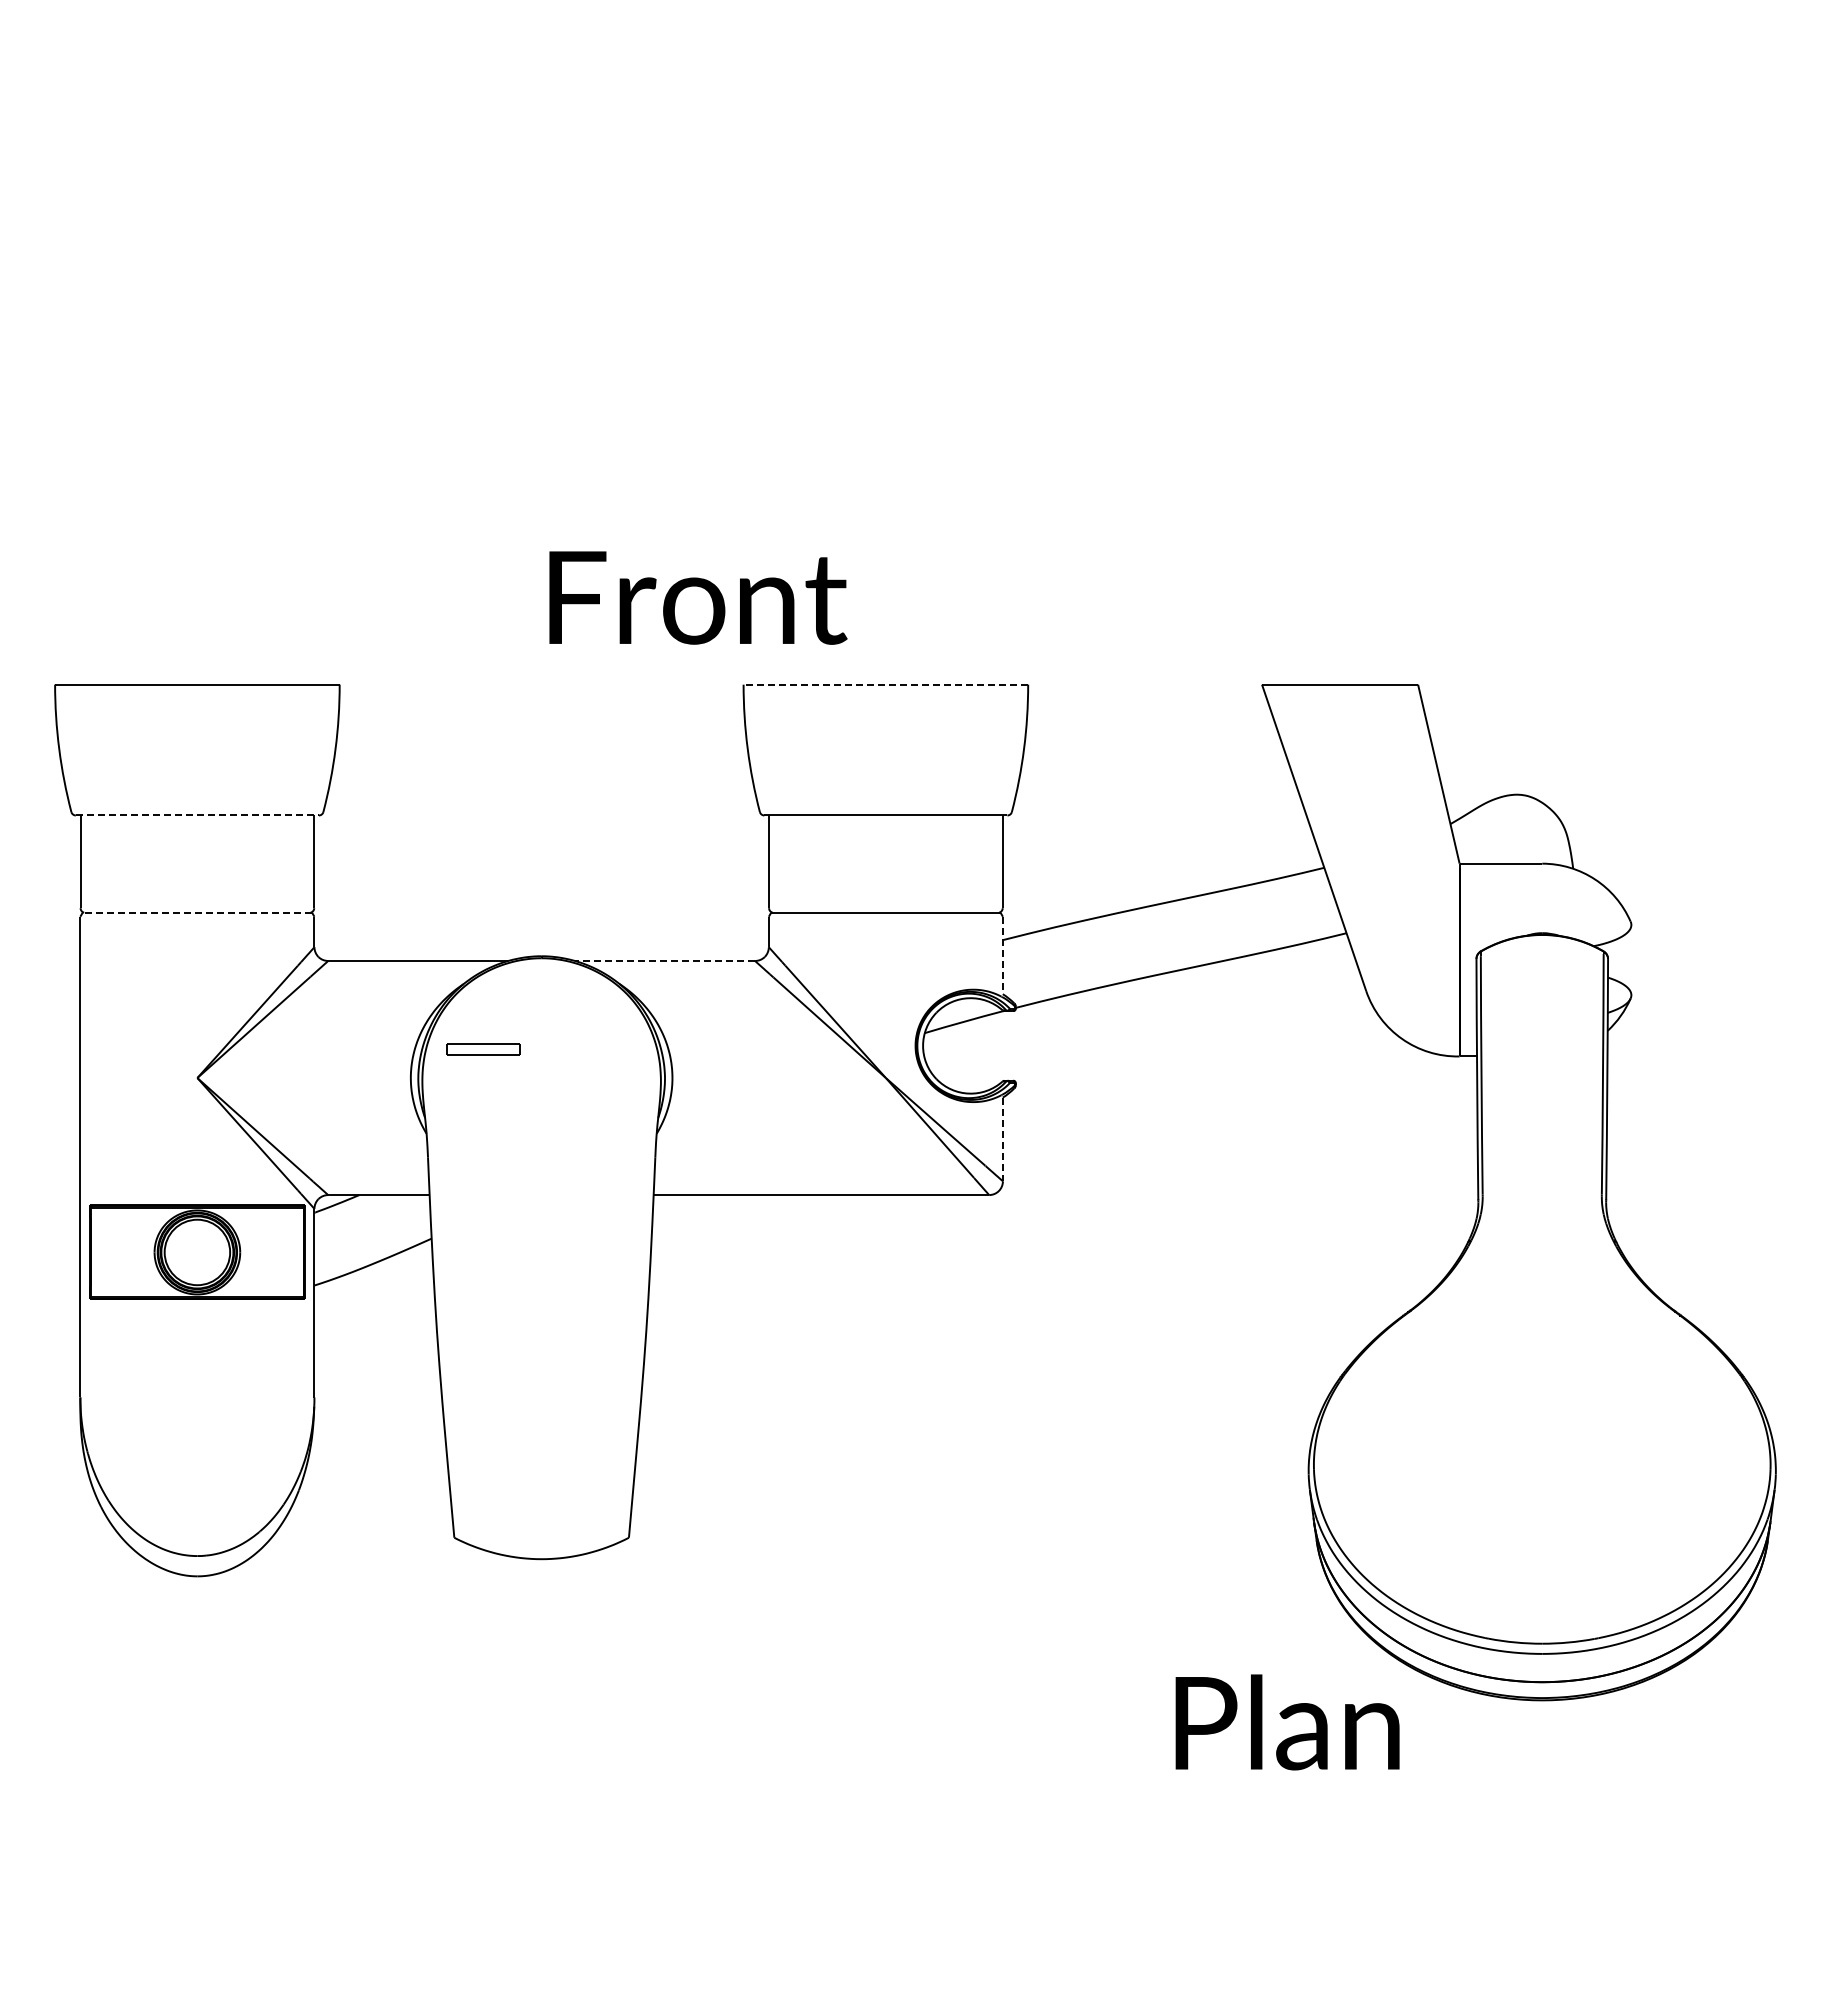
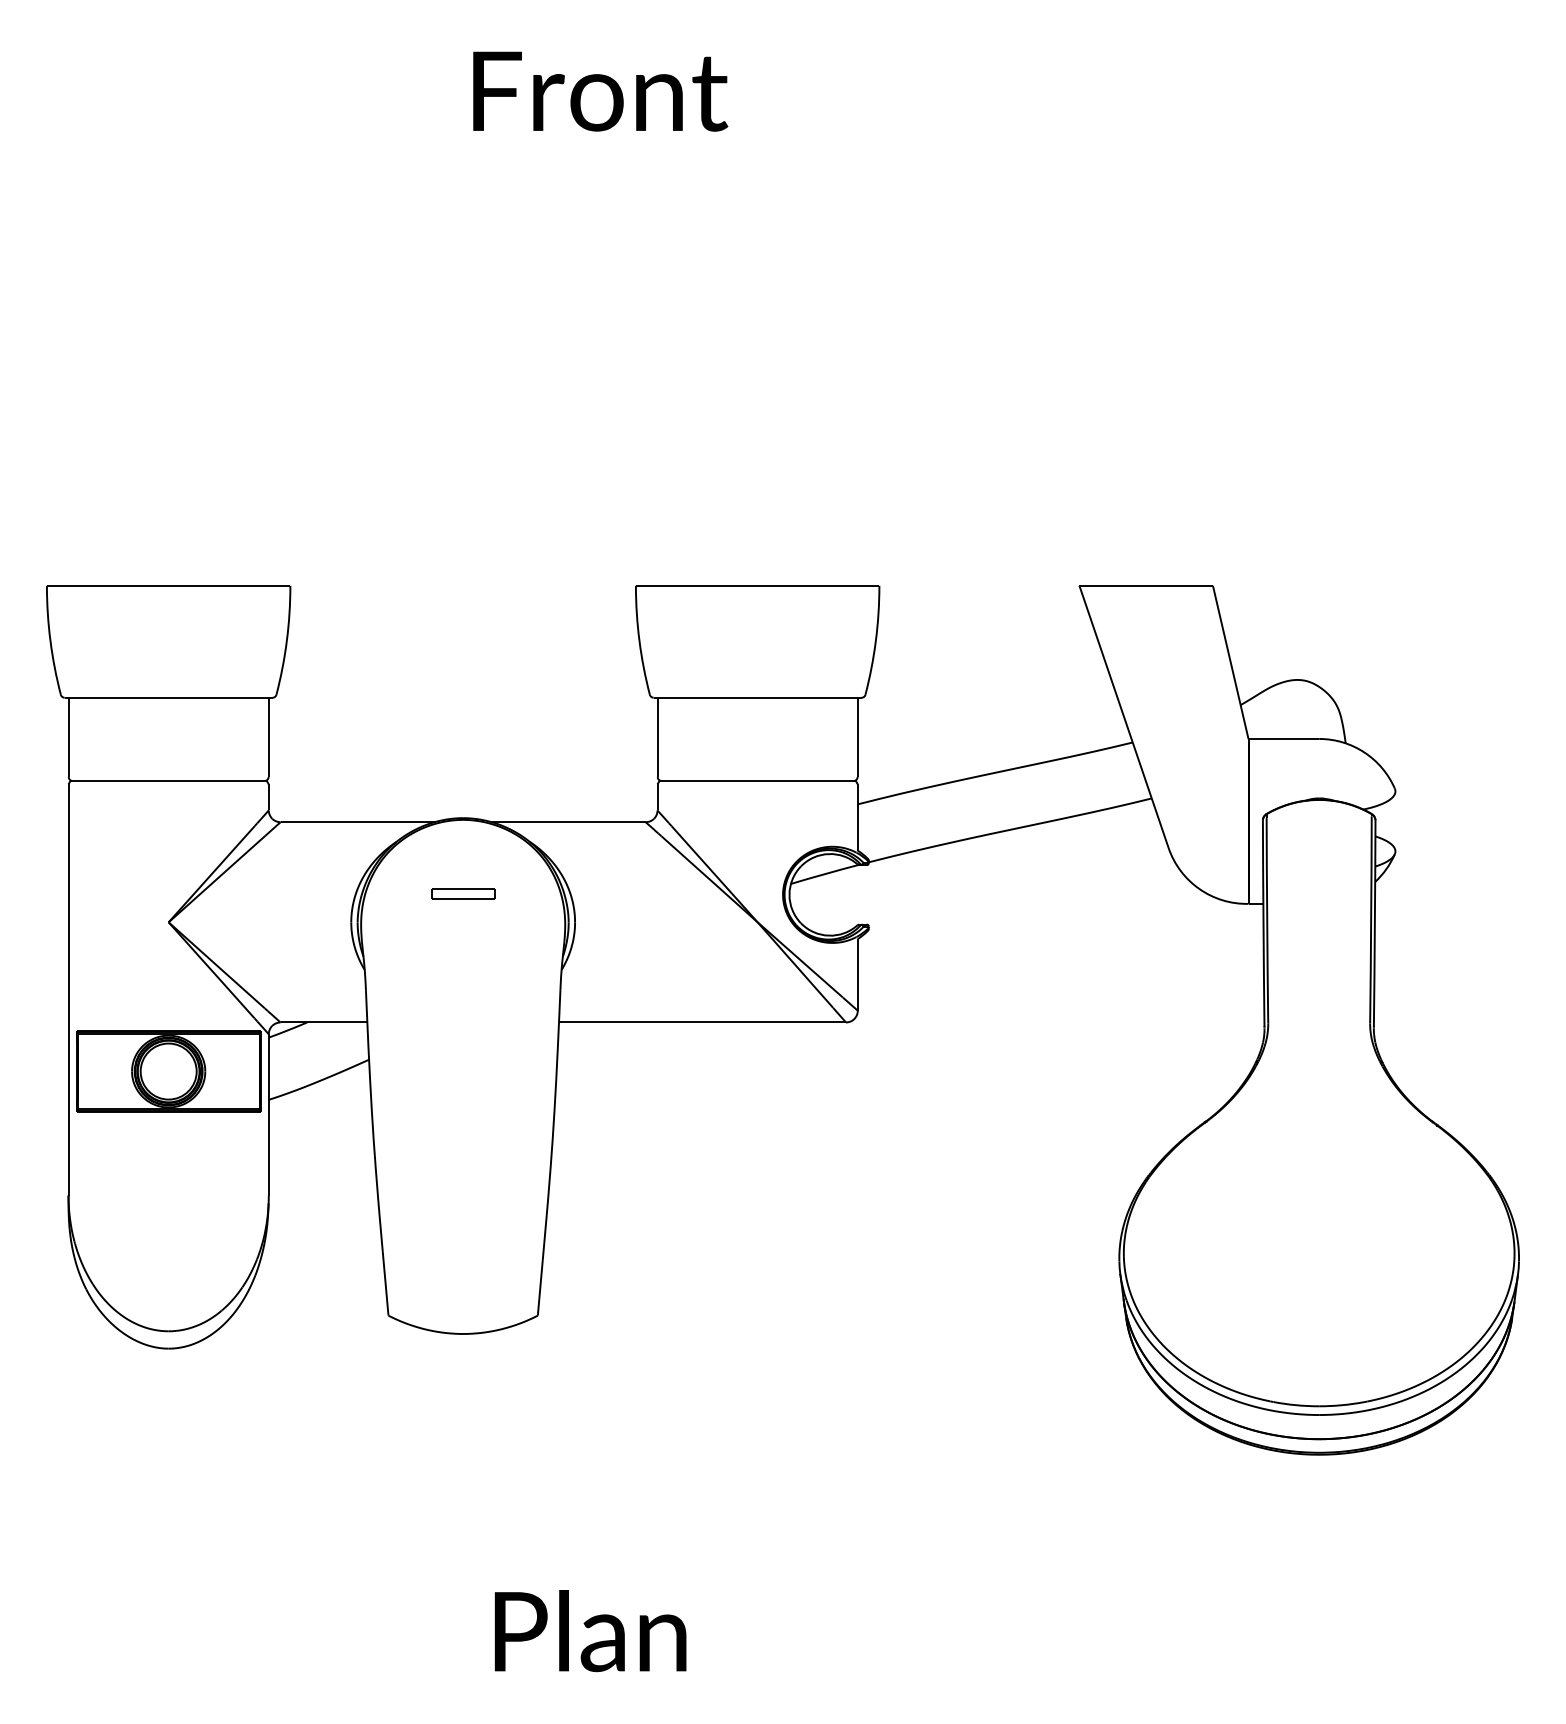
text: (698, 597) -> (600, 91), moved
line: (885, 684) -> (757, 585), dashed -> solid
line: (197, 815) -> (168, 697), dashed -> solid
line: (197, 912) -> (168, 780), dashed -> solid
line: (1002, 955) -> (857, 817), dashed -> solid
line: (664, 960) -> (568, 821), dashed -> solid
part: (483, 1049) -> (463, 893), moved
line: (1002, 1139) -> (857, 974), dashed -> solid
text: (1287, 1722) -> (590, 1631), moved

